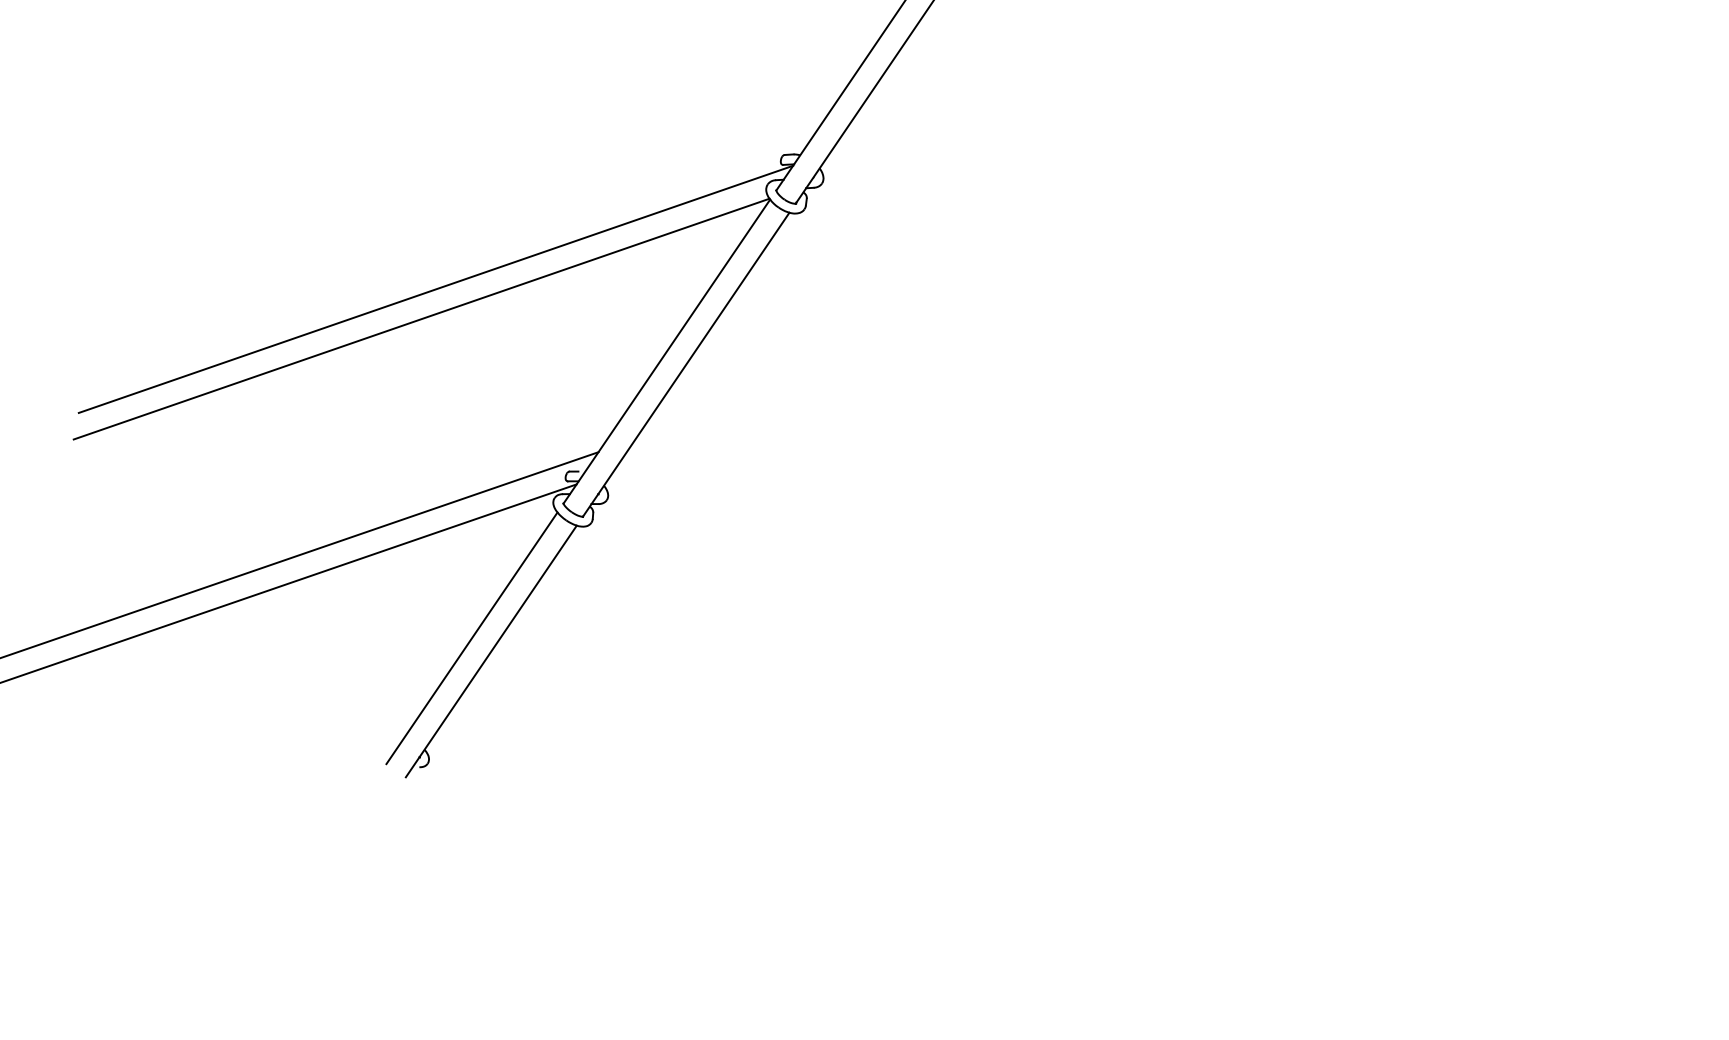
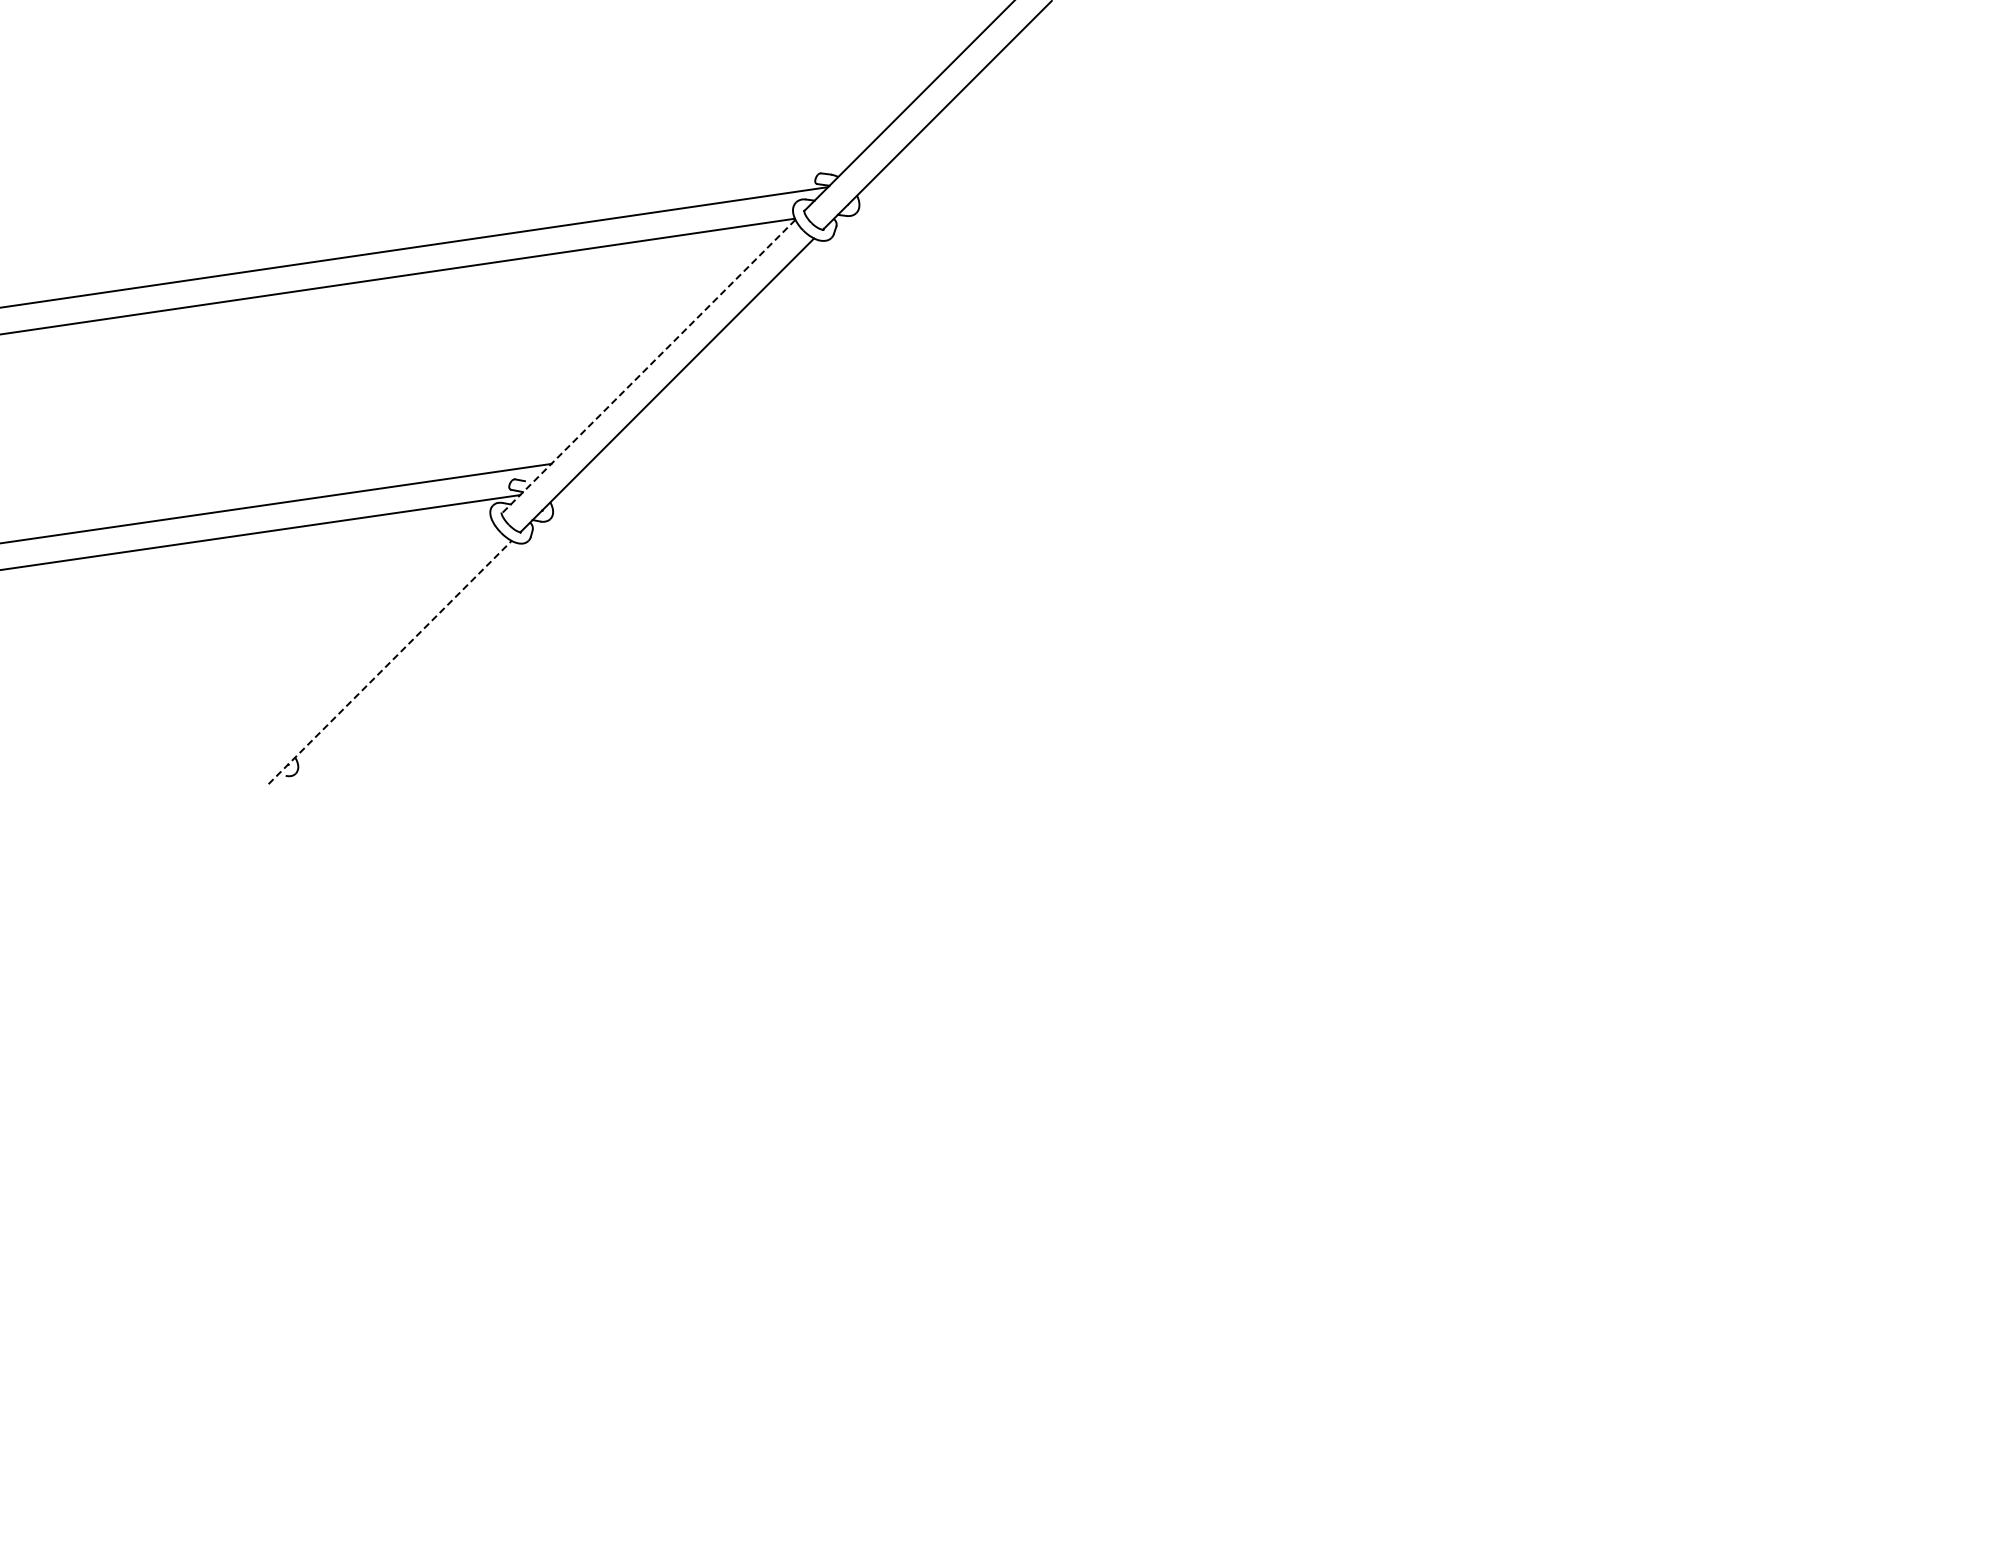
line: (666, 351) -> (648, 366), solid -> dashed
line: (471, 638) -> (371, 643), removed
line: (491, 651) -> (390, 662), solid -> dashed

